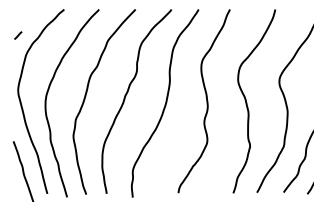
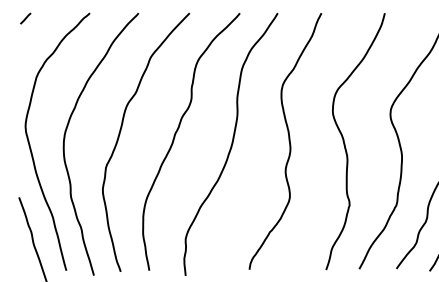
line: (18, 35) -> (25, 18), moved

